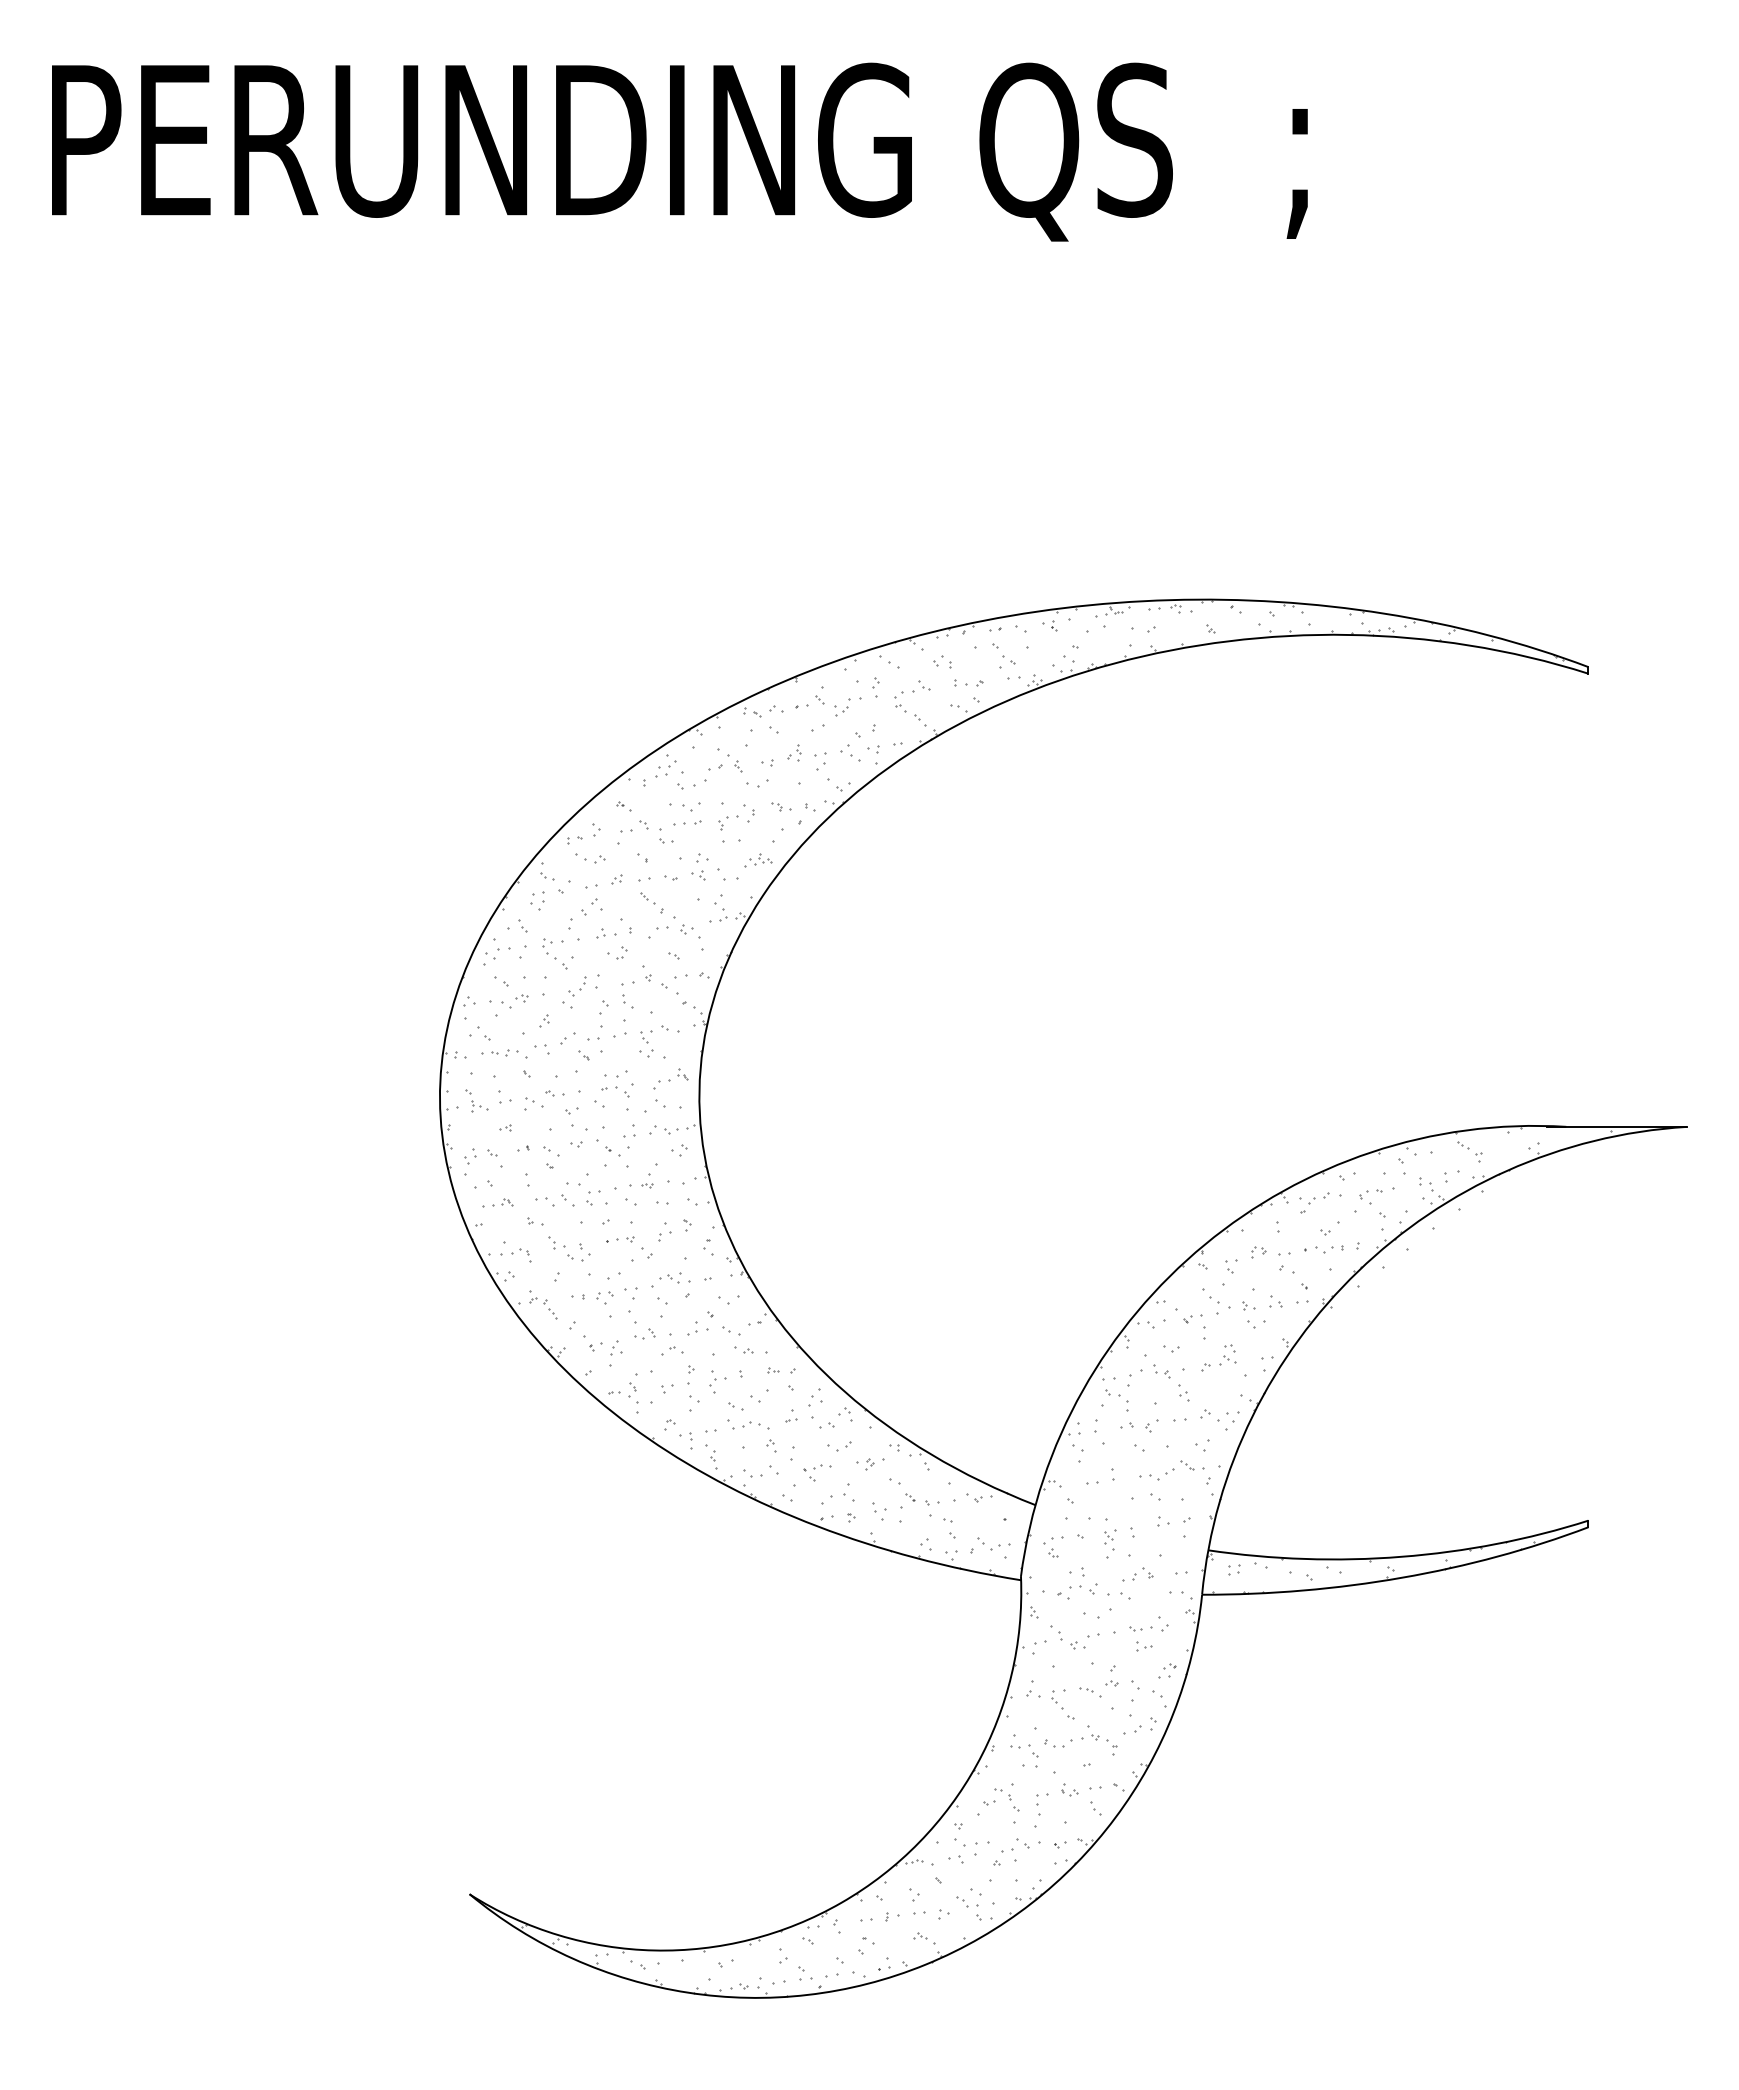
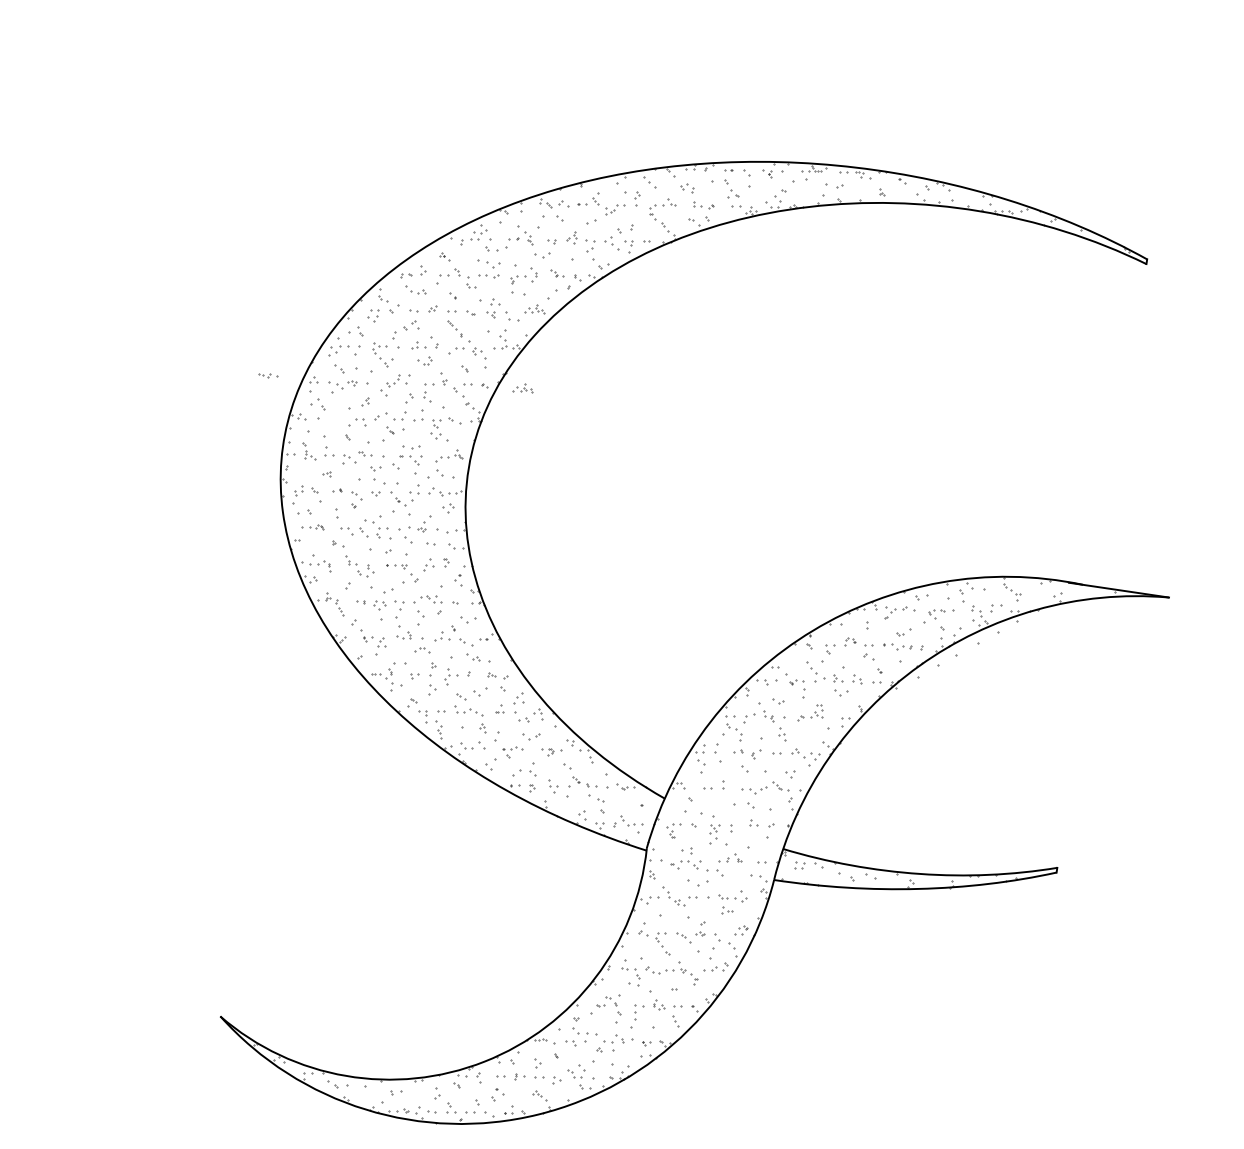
part: (758, 971) -> (523, 389), added
part: (504, 1052) -> (267, 375), moved

